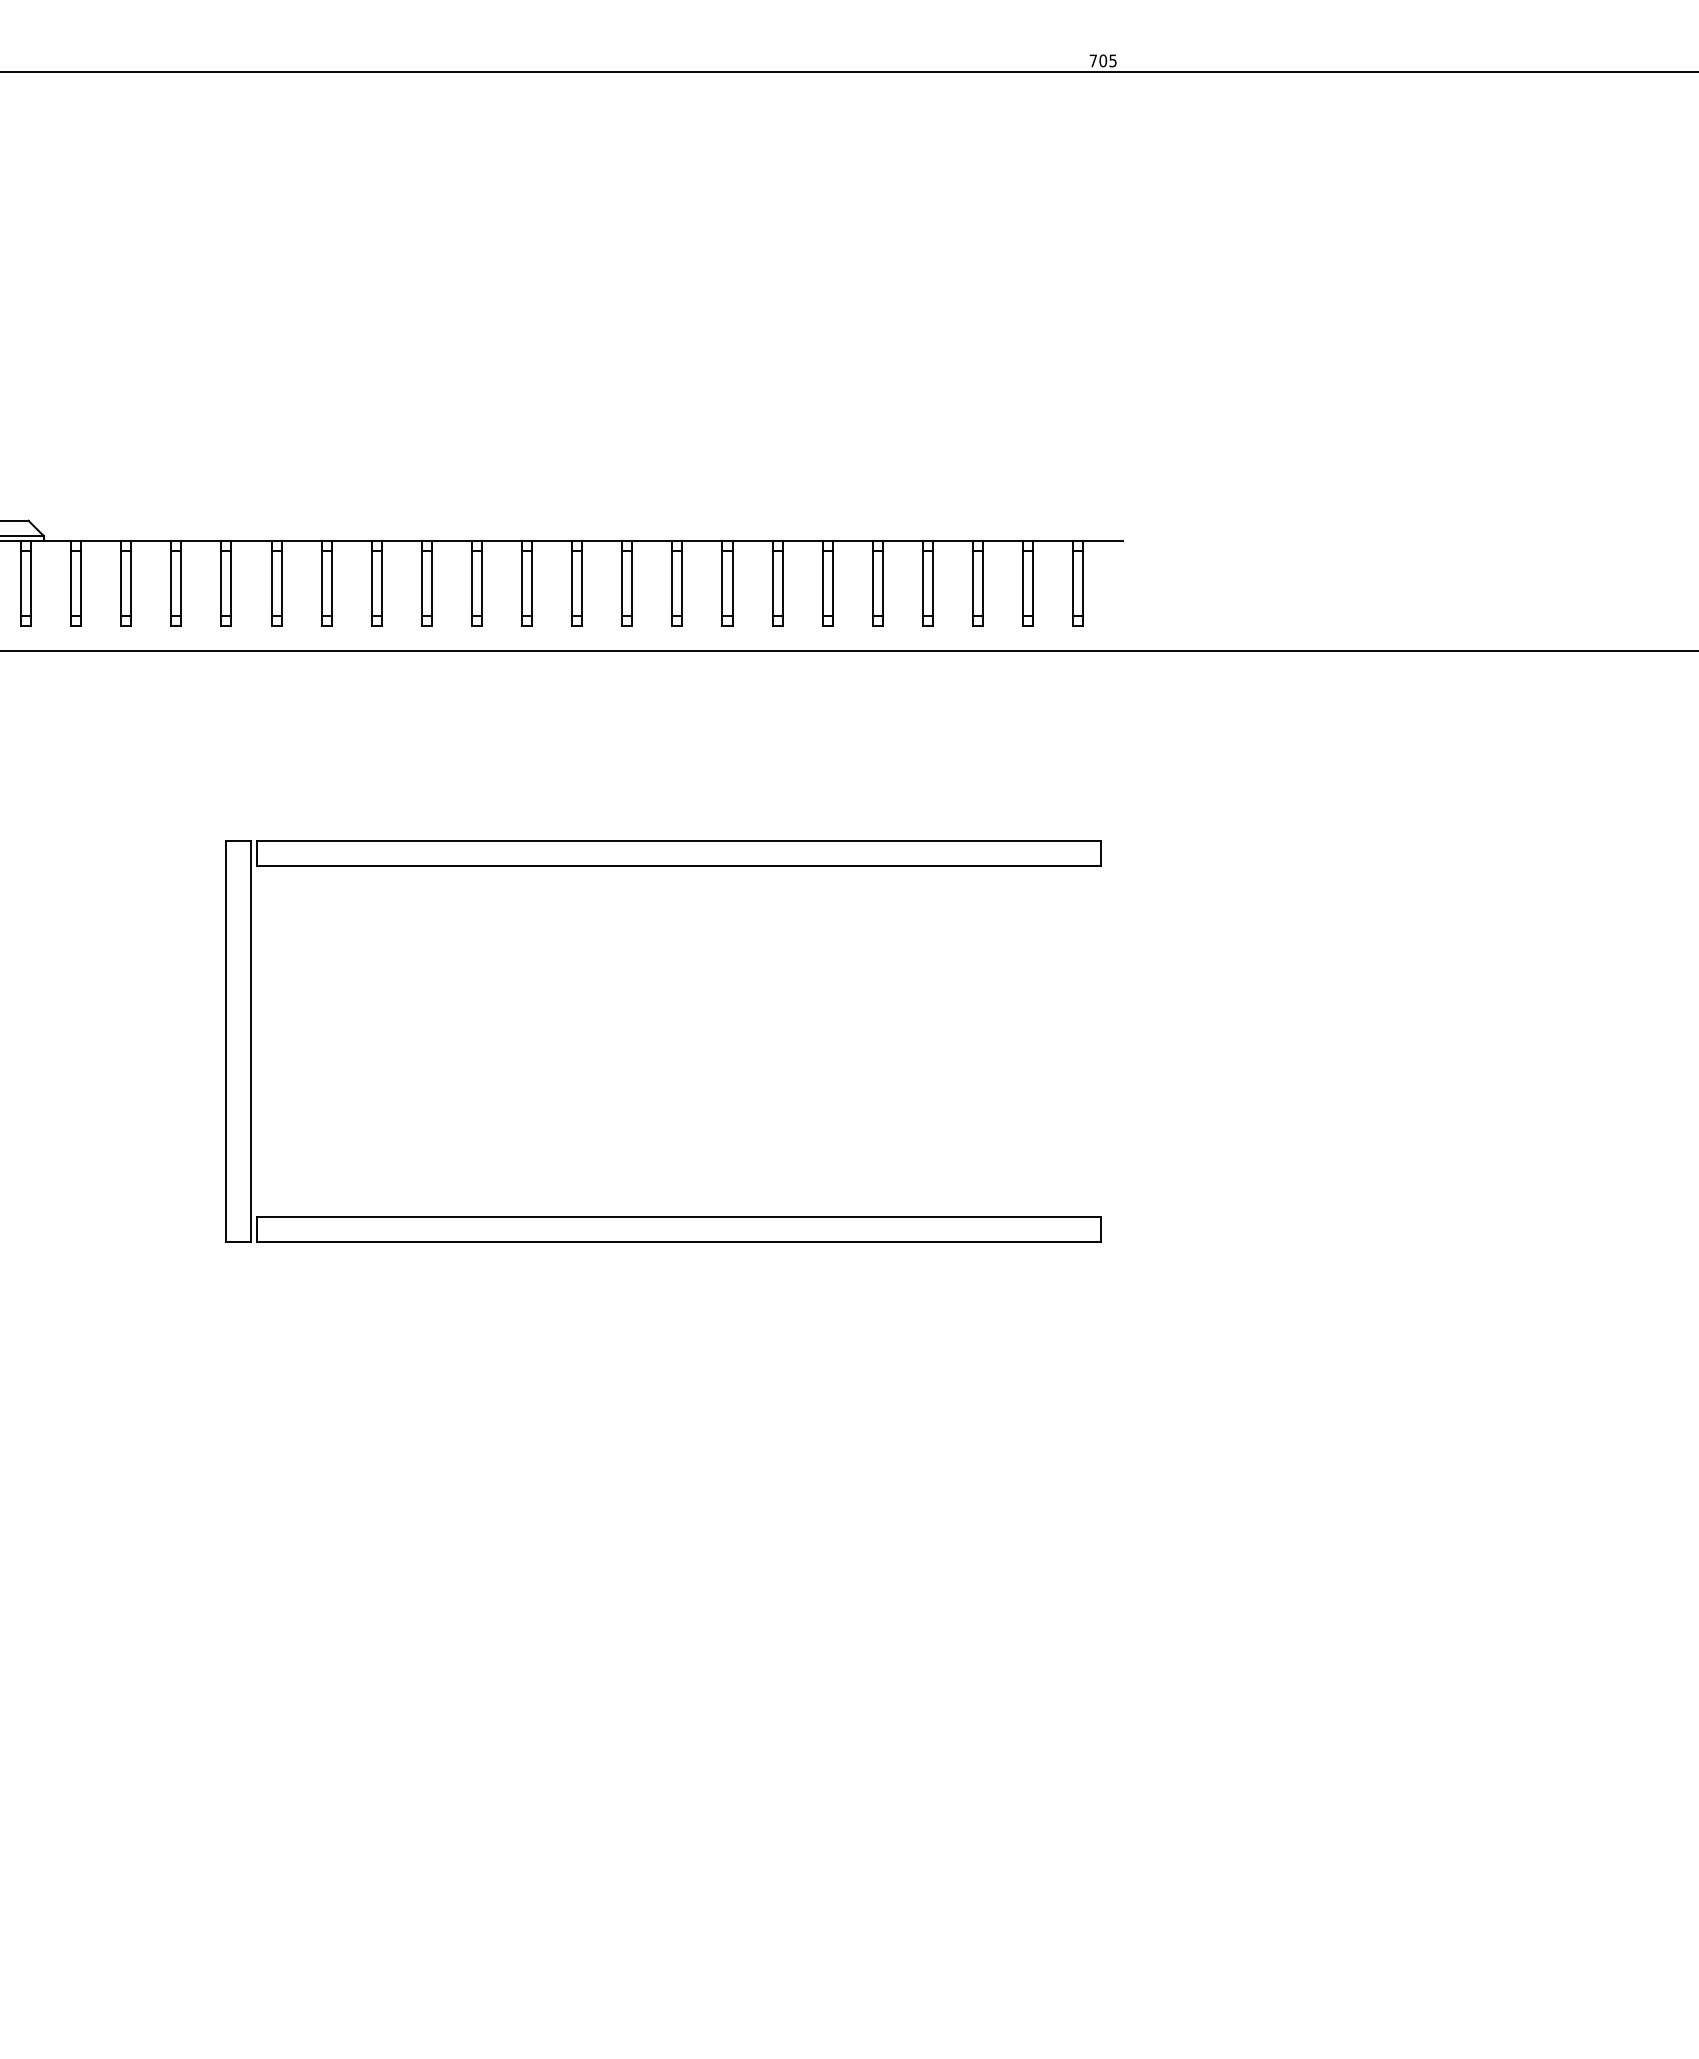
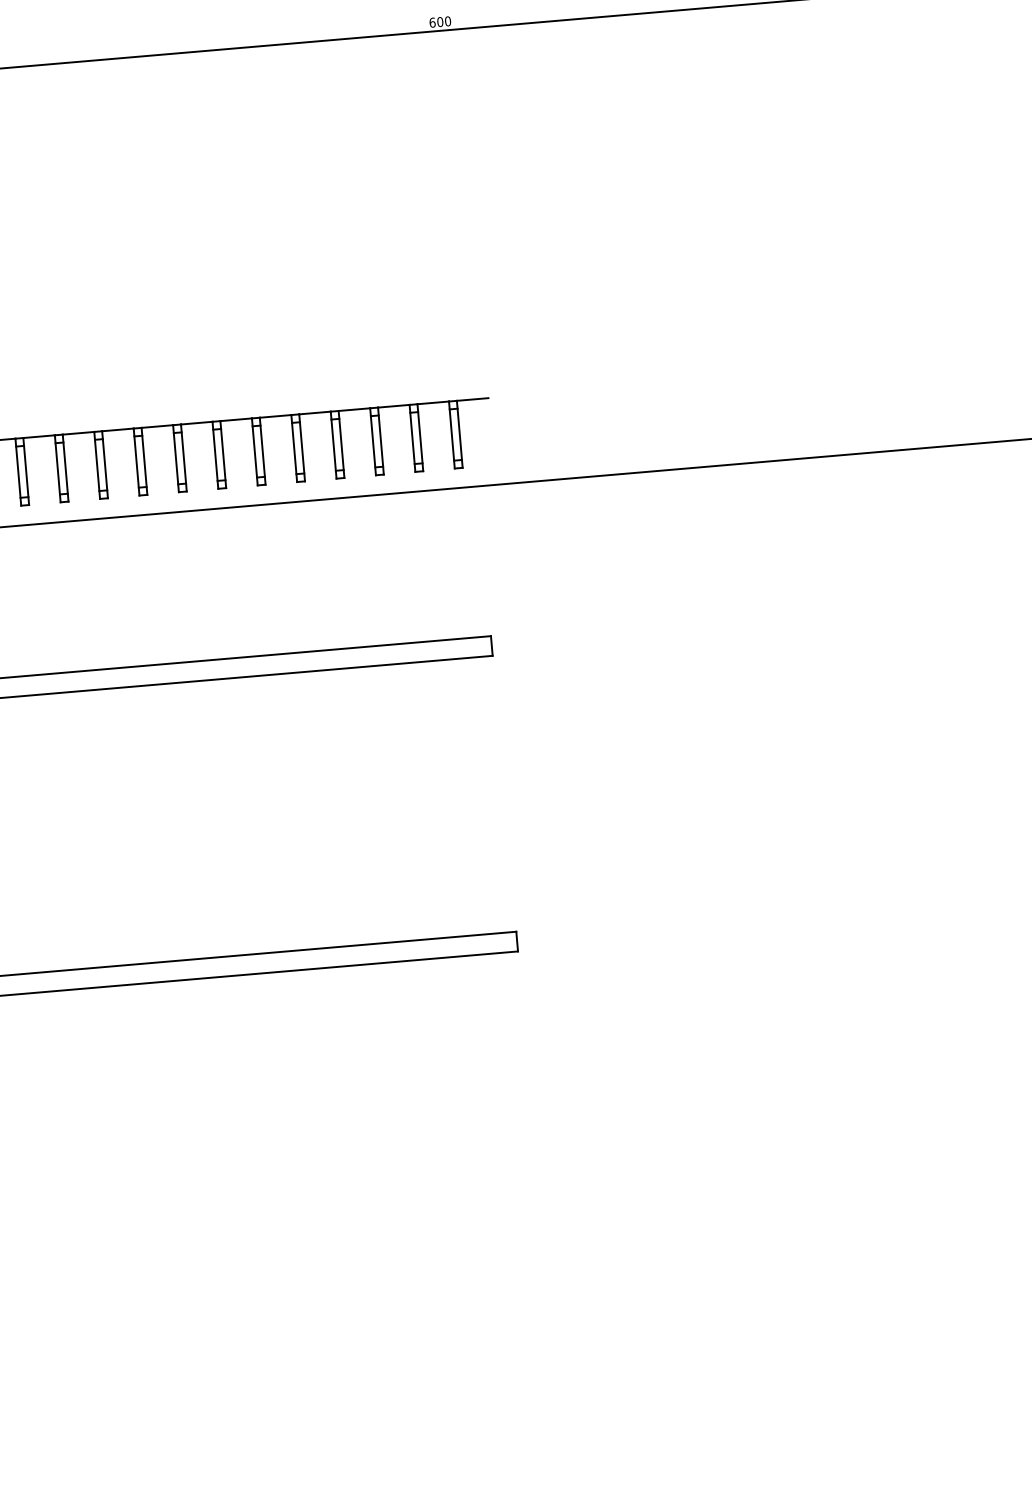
text: (1102, 60) -> (439, 21), 705 -> 600

